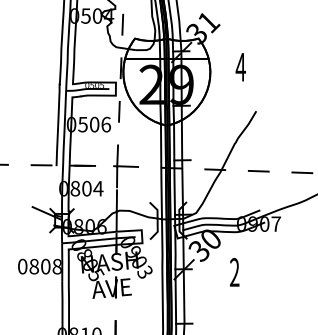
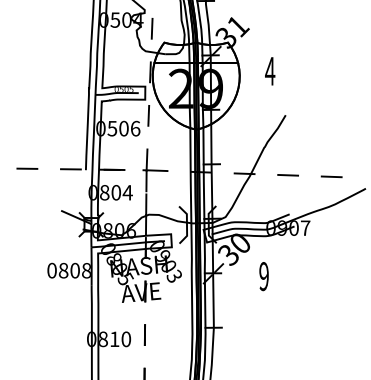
text: (234, 272) -> (263, 276), 2 -> 9

